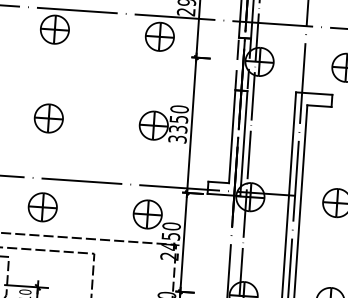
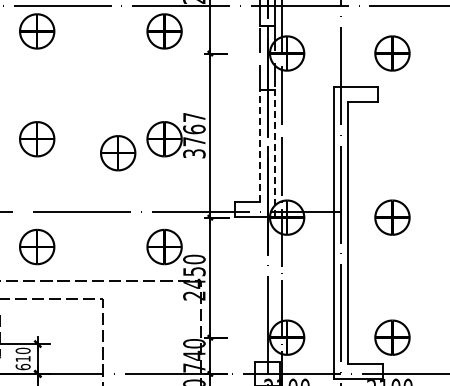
text: (179, 119) -> (194, 129), 3350 -> 3767
part: (115, 134) -> (118, 153), added
line: (232, 136) -> (260, 145), solid -> dashed
line: (243, 143) -> (274, 153), solid -> dashed

